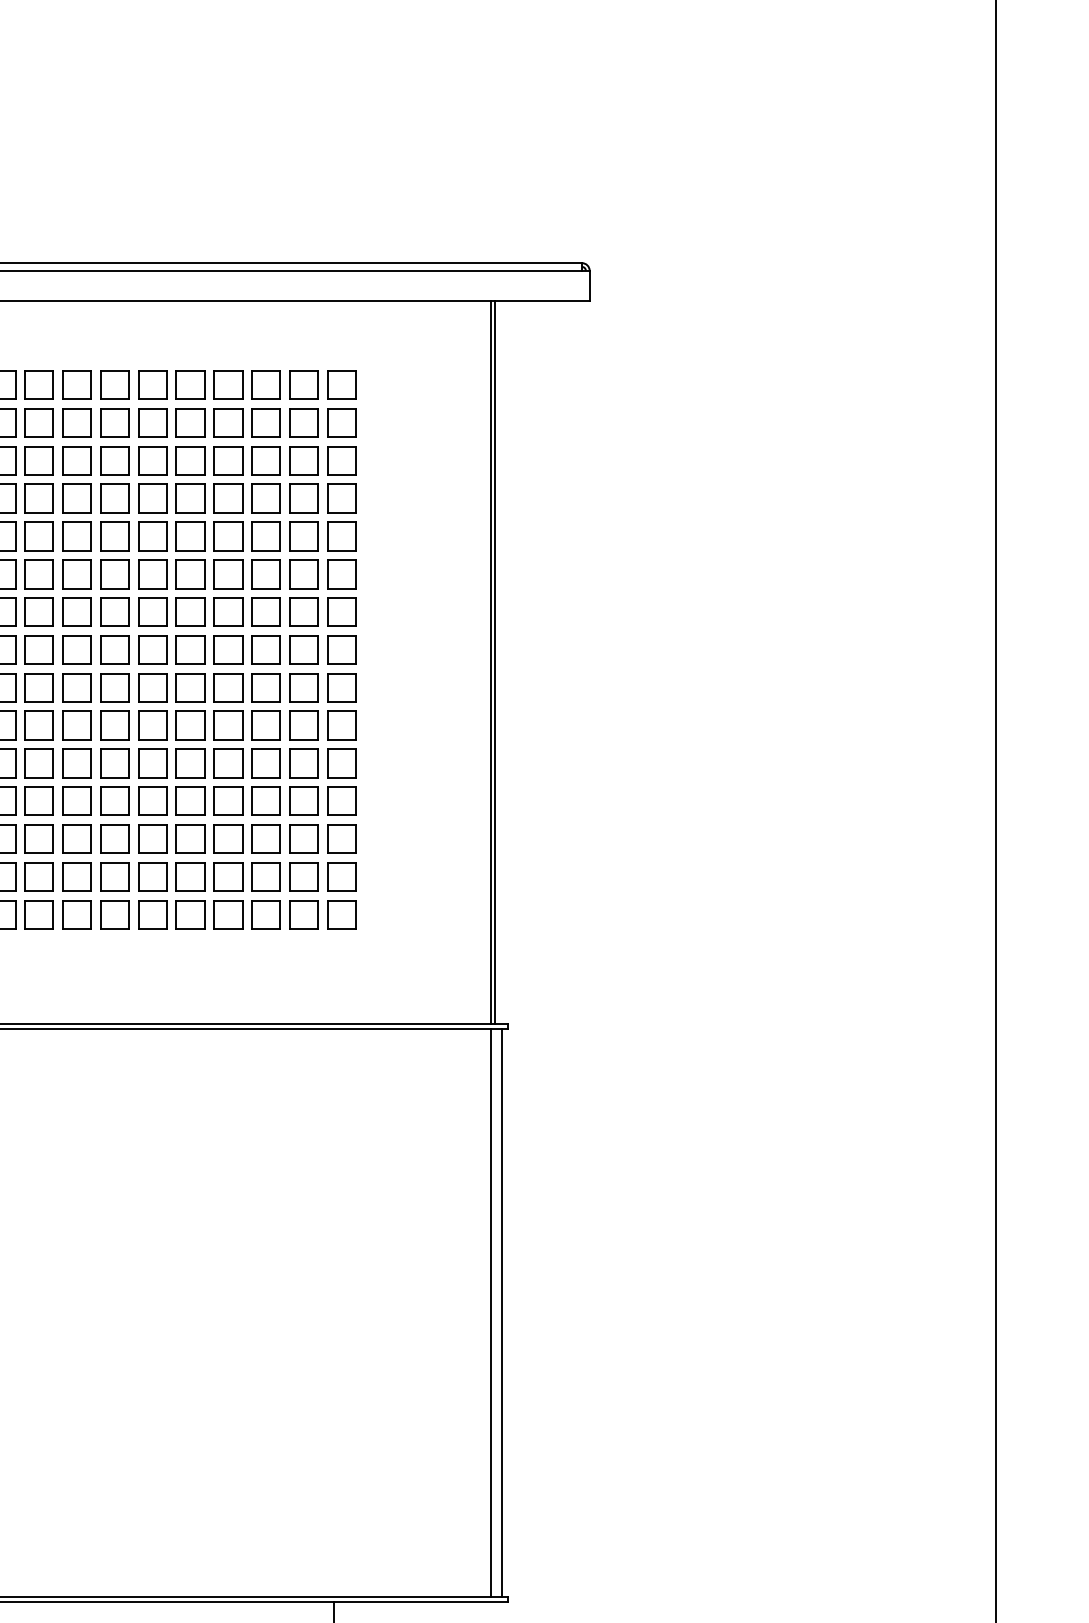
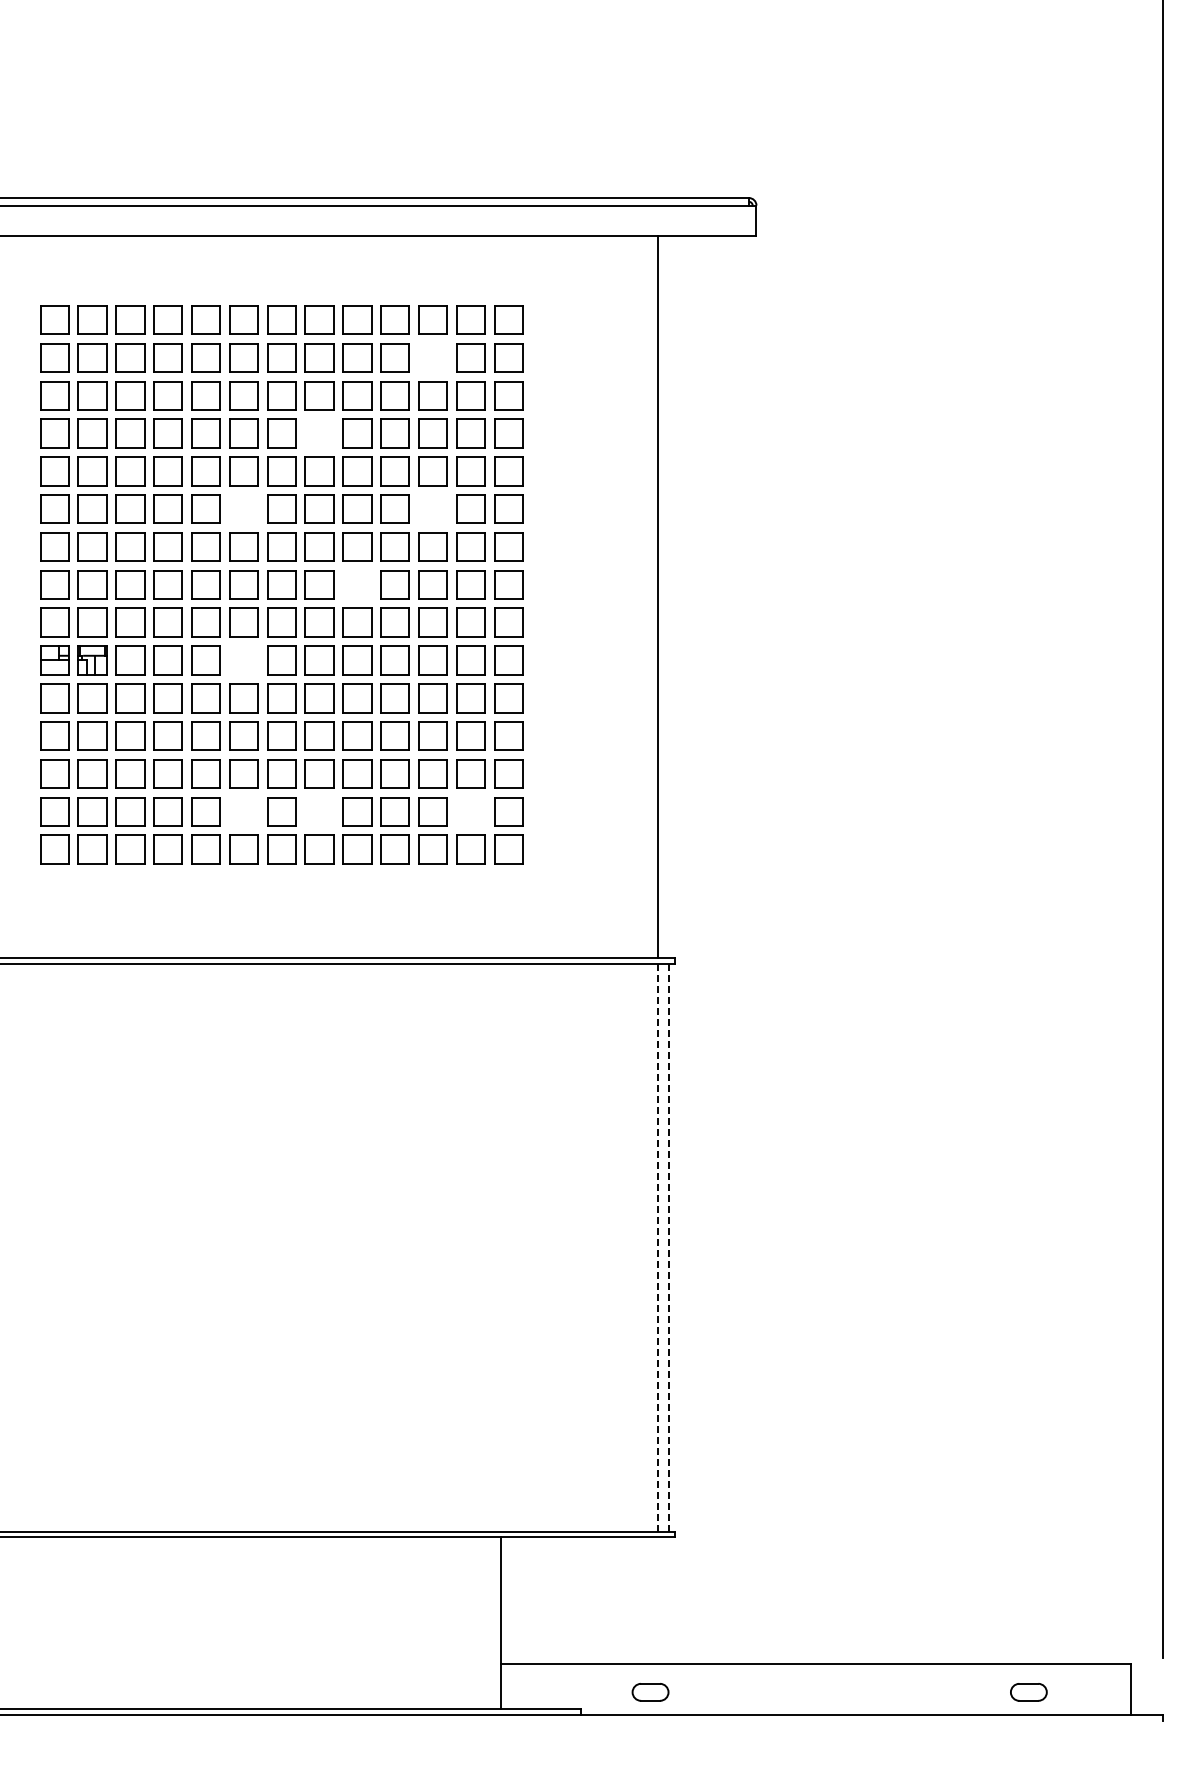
part: (265, 422) -> (432, 357), removed
part: (152, 498) -> (319, 433), removed
part: (76, 573) -> (243, 508), removed
part: (265, 573) -> (432, 508), removed
part: (190, 649) -> (357, 584), removed
line: (494, 661) -> (661, 596), removed
part: (76, 725) -> (243, 660), removed
part: (76, 876) -> (243, 811), removed
part: (152, 876) -> (319, 811), removed
part: (303, 876) -> (470, 811), removed
line: (490, 1312) -> (657, 1247), solid -> dashed
line: (501, 1312) -> (668, 1247), solid -> dashed

